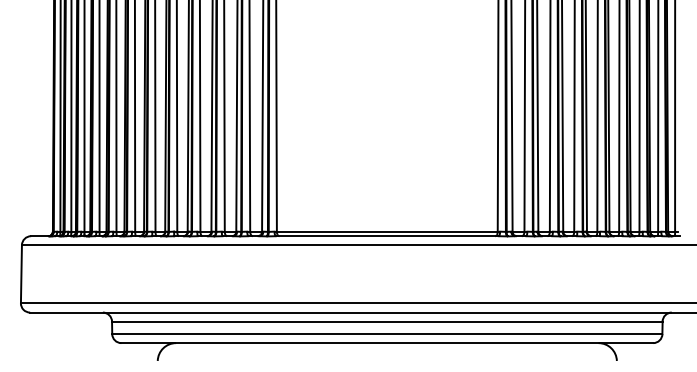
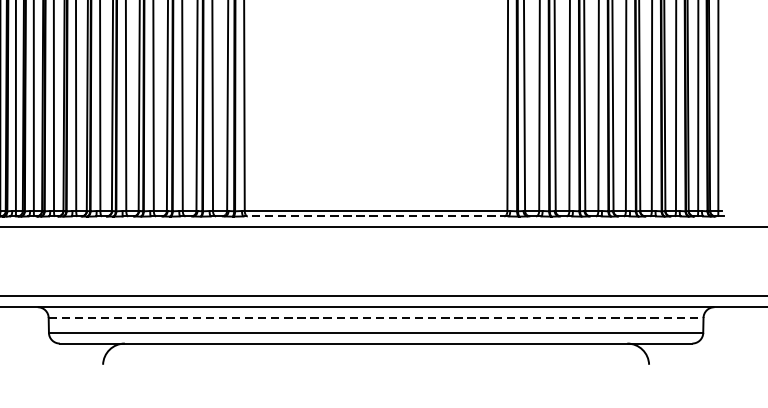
line: (386, 236) -> (375, 216), solid -> dashed
line: (387, 321) -> (376, 317), solid -> dashed

